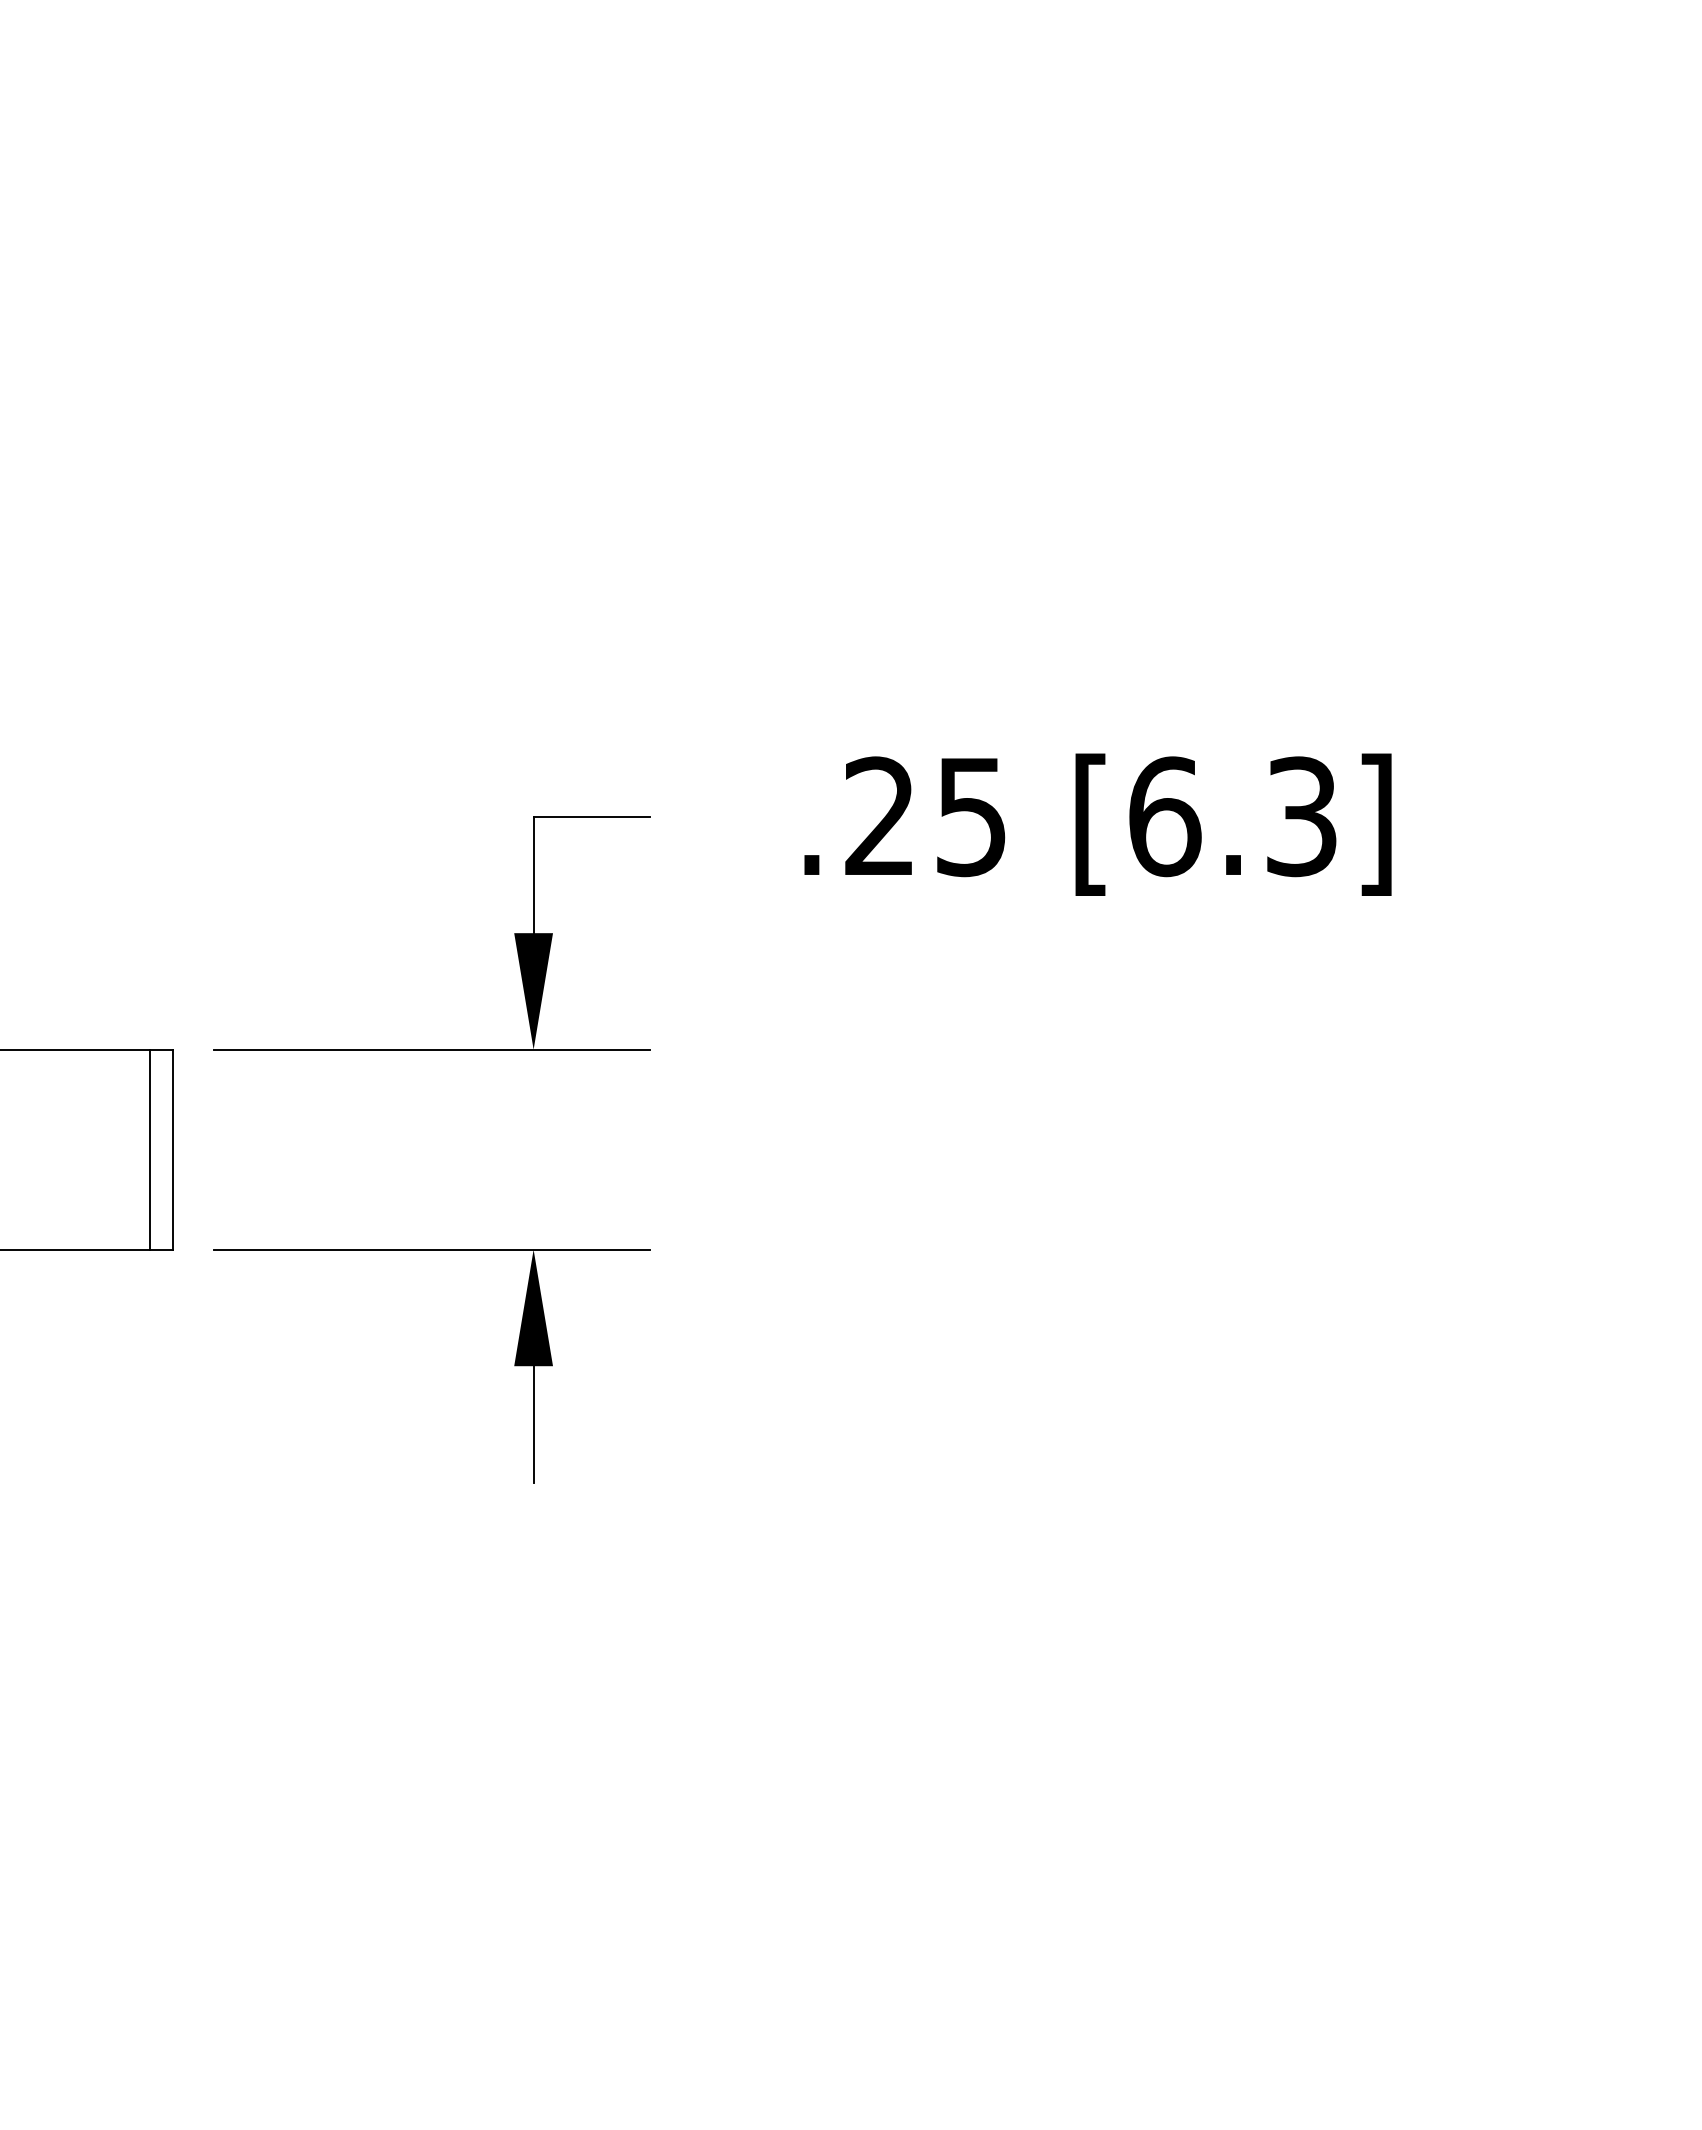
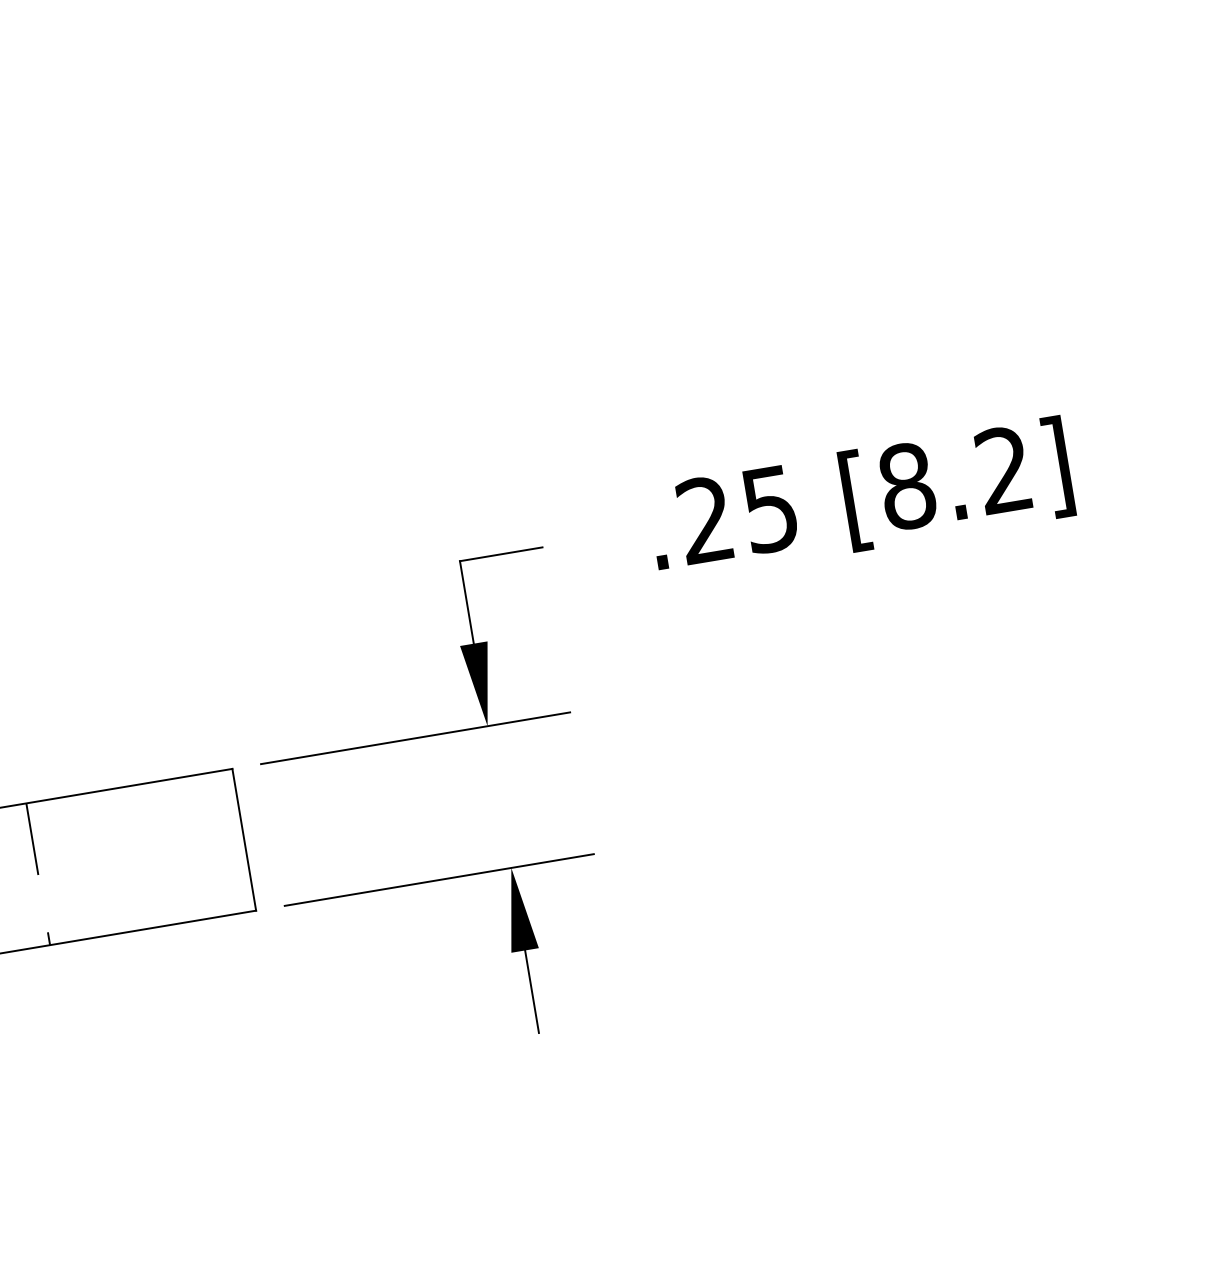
text: (1232, 816) -> (955, 478), [6.3] -> [8.2]
line: (149, 1149) -> (227, 842), removed

